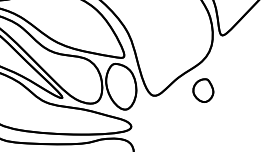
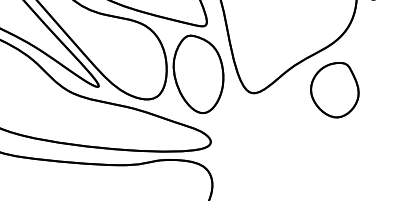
part: (203, 90) -> (335, 89), size x1.43

